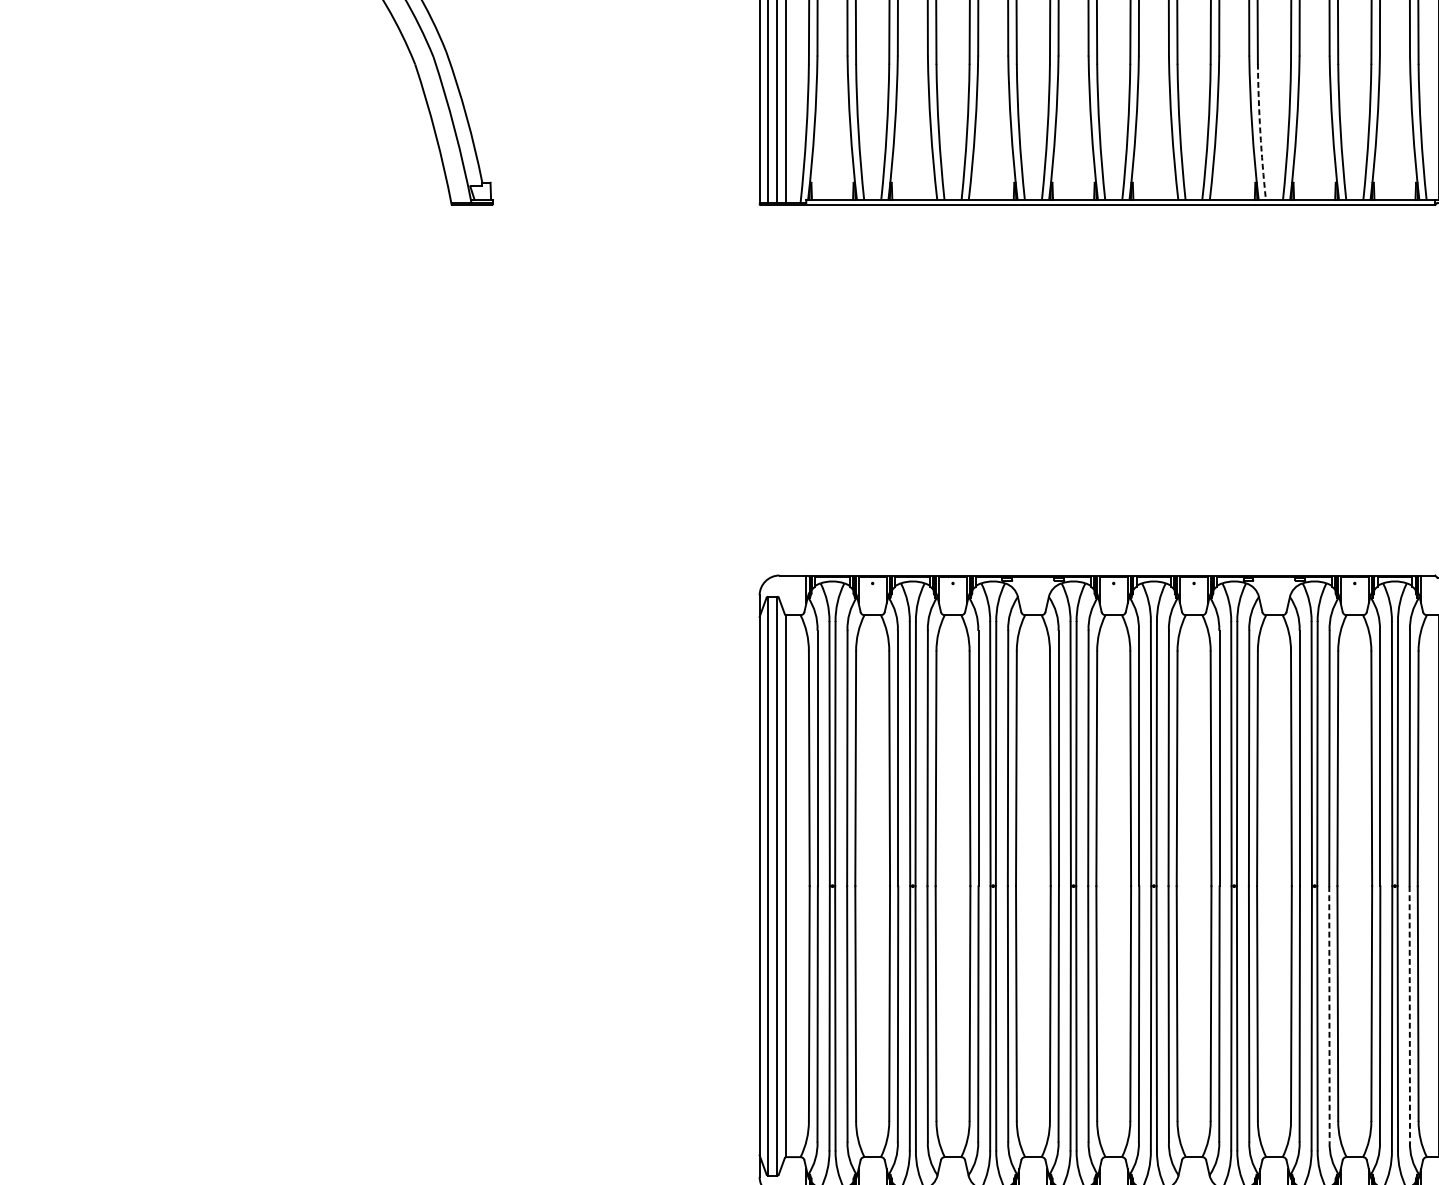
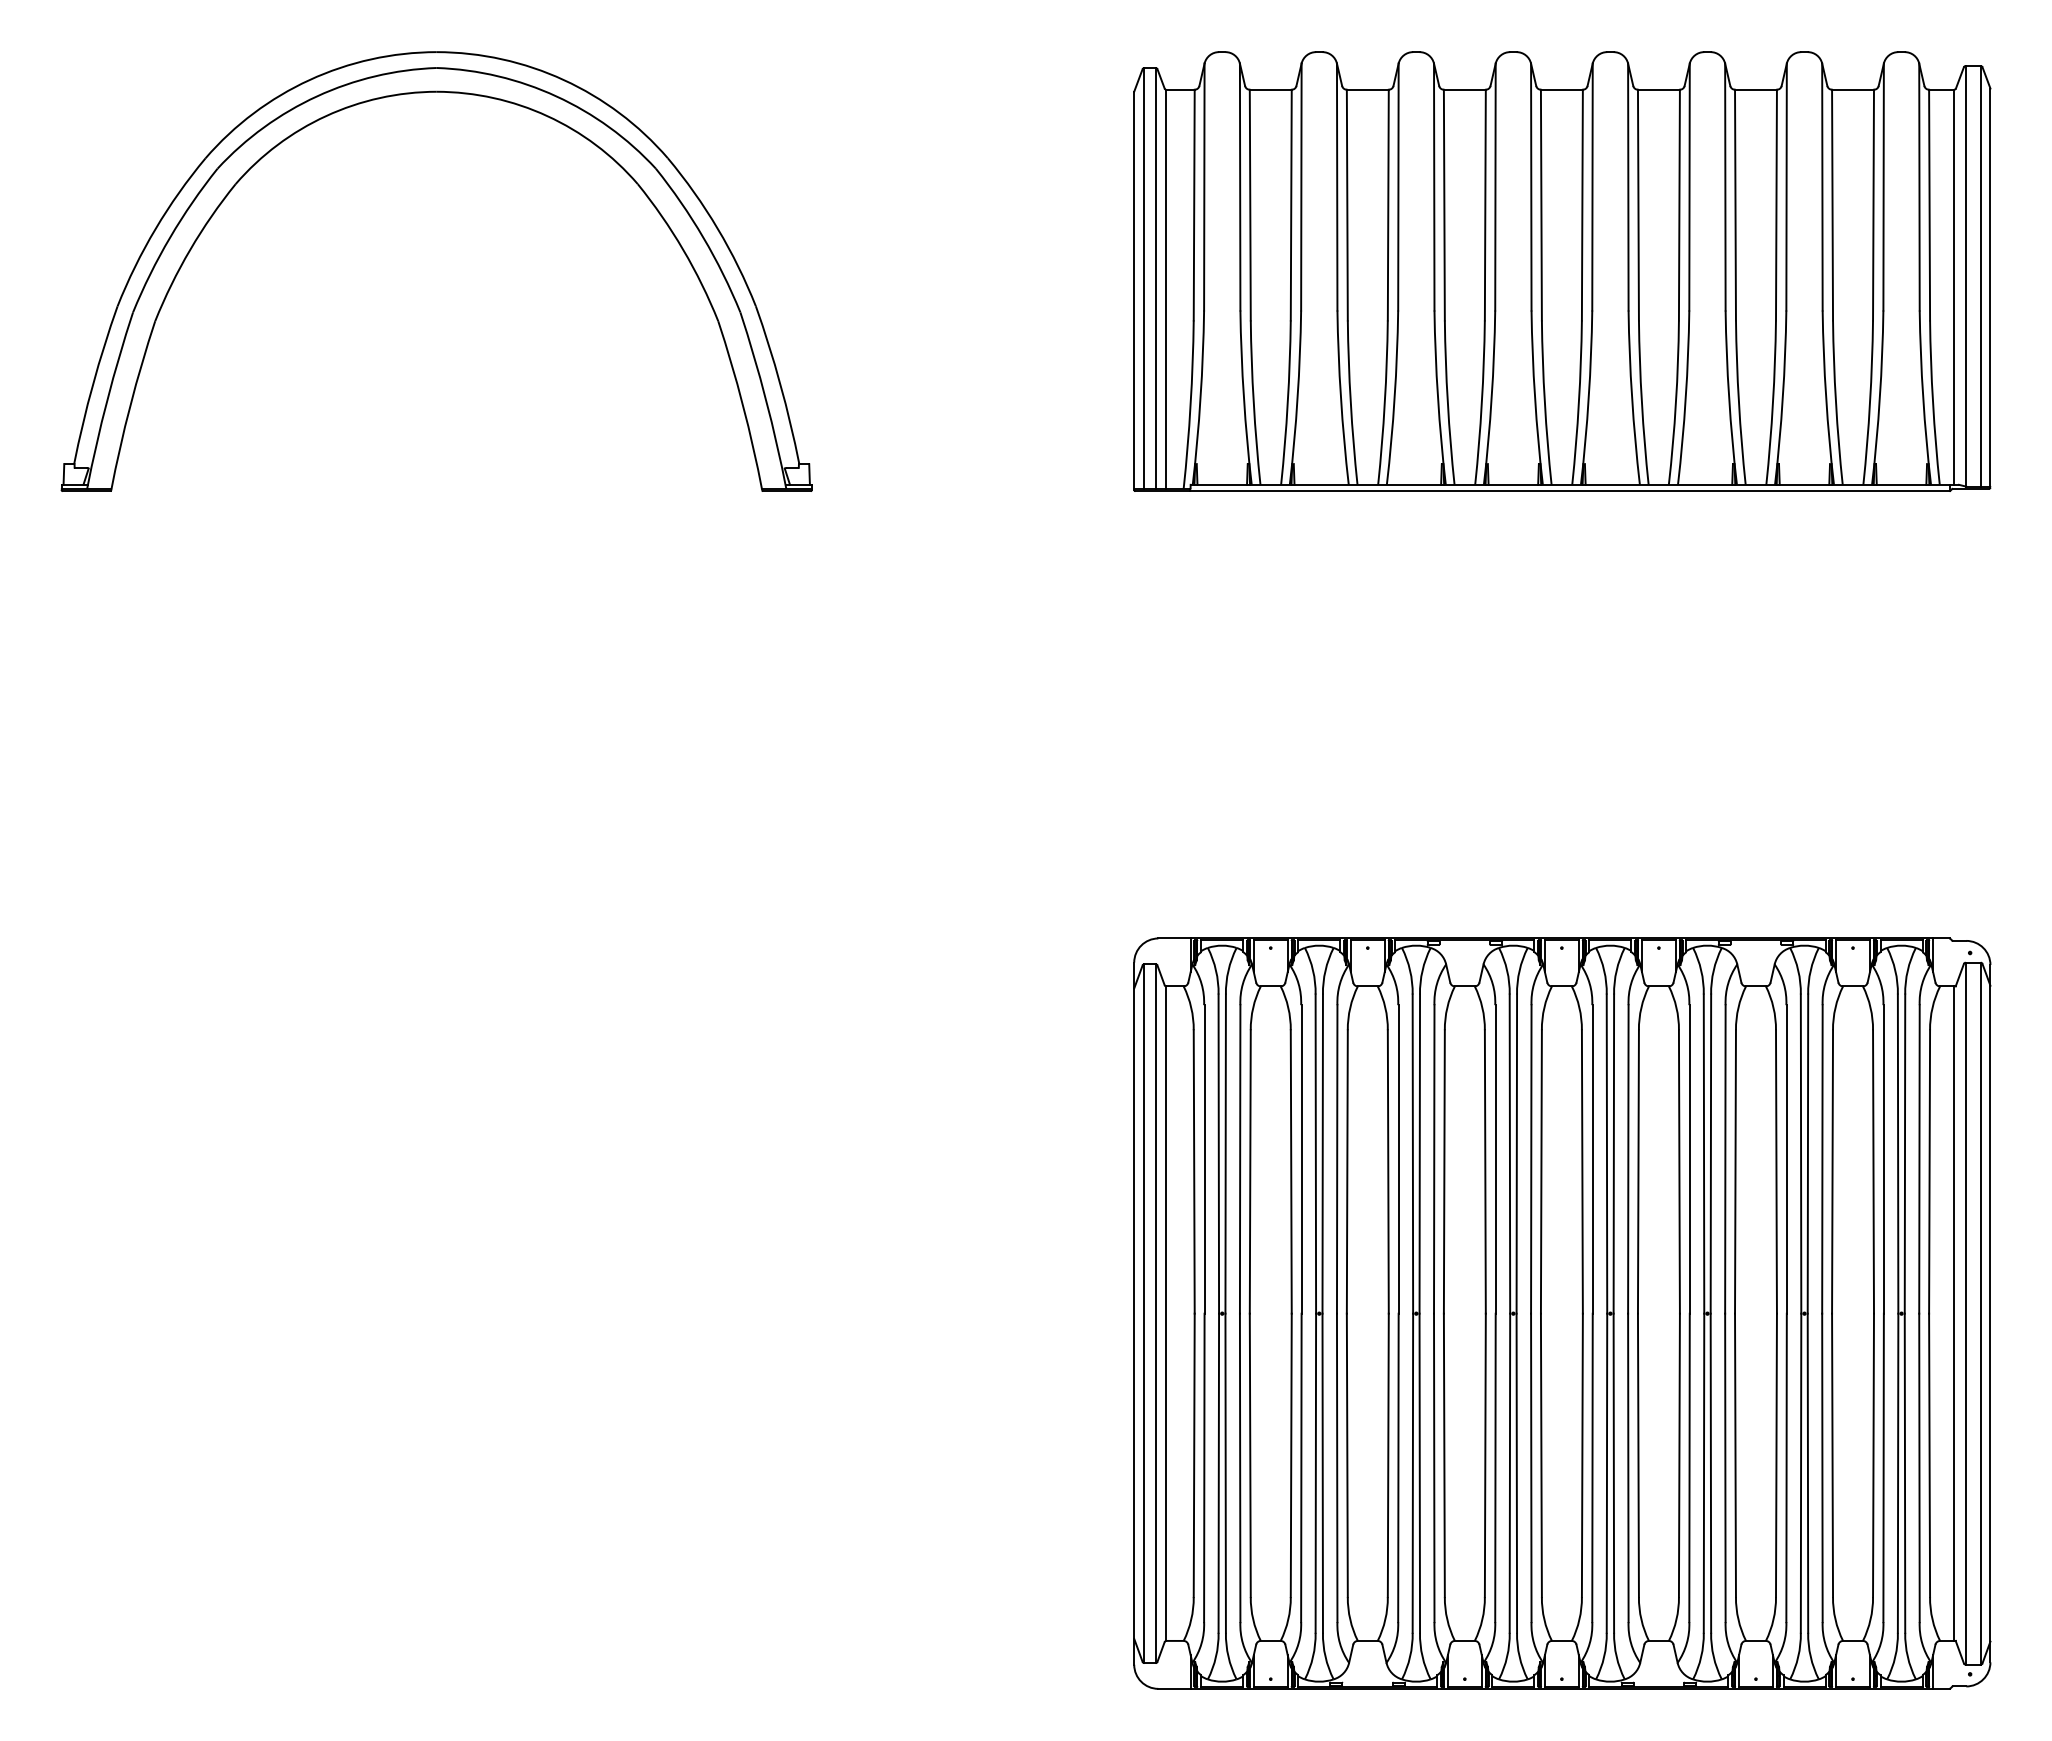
arc: (1259, 131) -> (1738, 402), dashed -> solid
line: (1329, 1014) -> (1822, 1468), dashed -> solid
line: (1409, 1014) -> (1919, 1468), dashed -> solid

